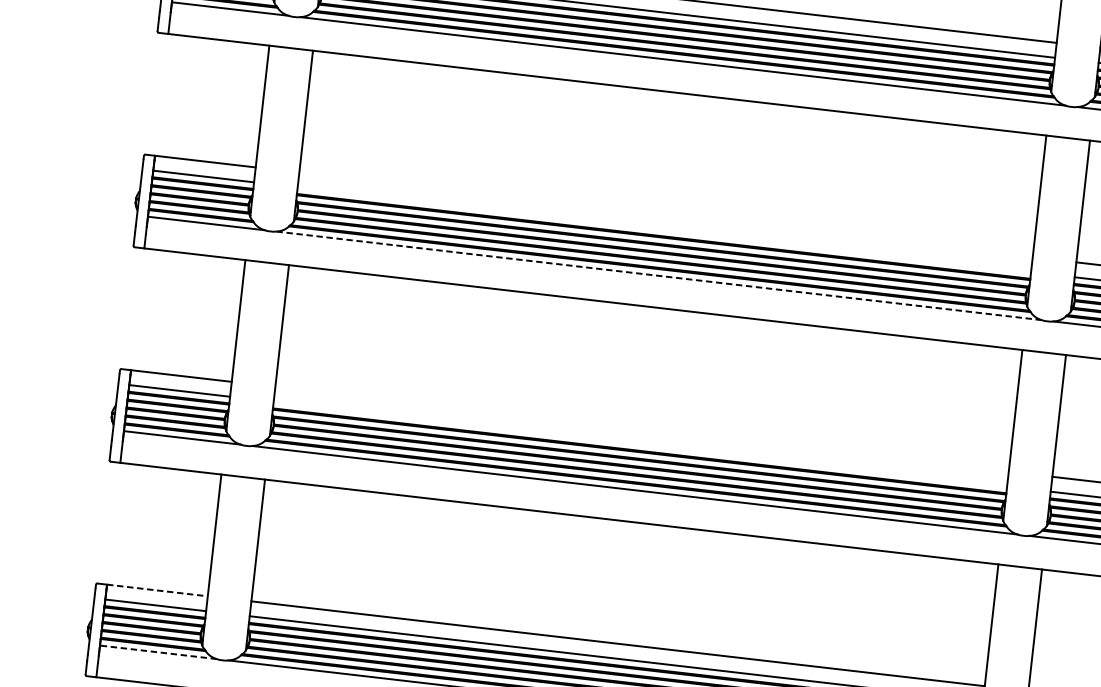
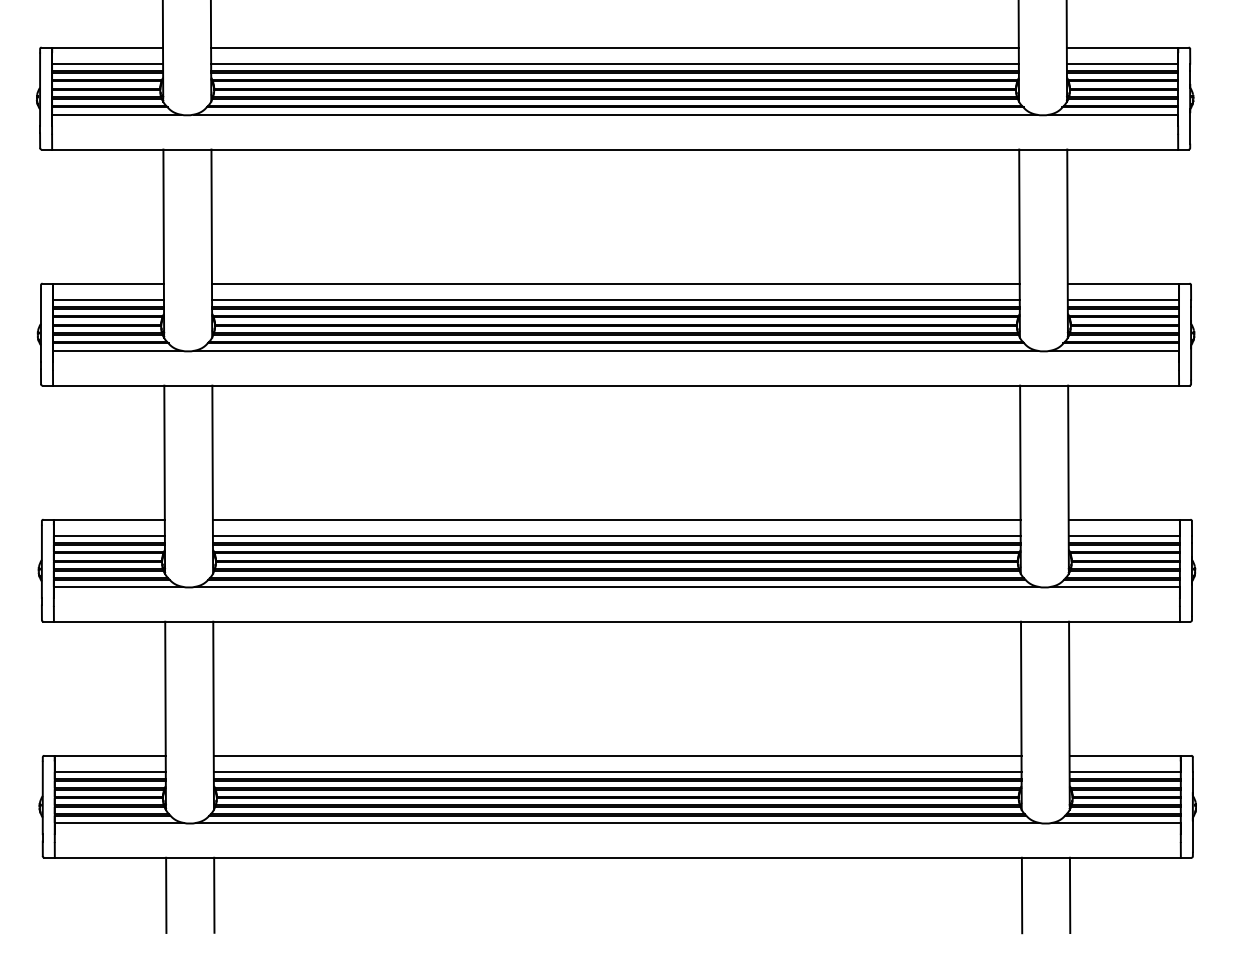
line: (665, 214) -> (615, 283), added
line: (663, 230) -> (615, 300), added
line: (659, 275) -> (616, 350), dashed -> solid
line: (641, 429) -> (616, 519), added
line: (640, 444) -> (616, 536), added
line: (157, 590) -> (110, 755), dashed -> solid
line: (157, 651) -> (118, 822), dashed -> solid

